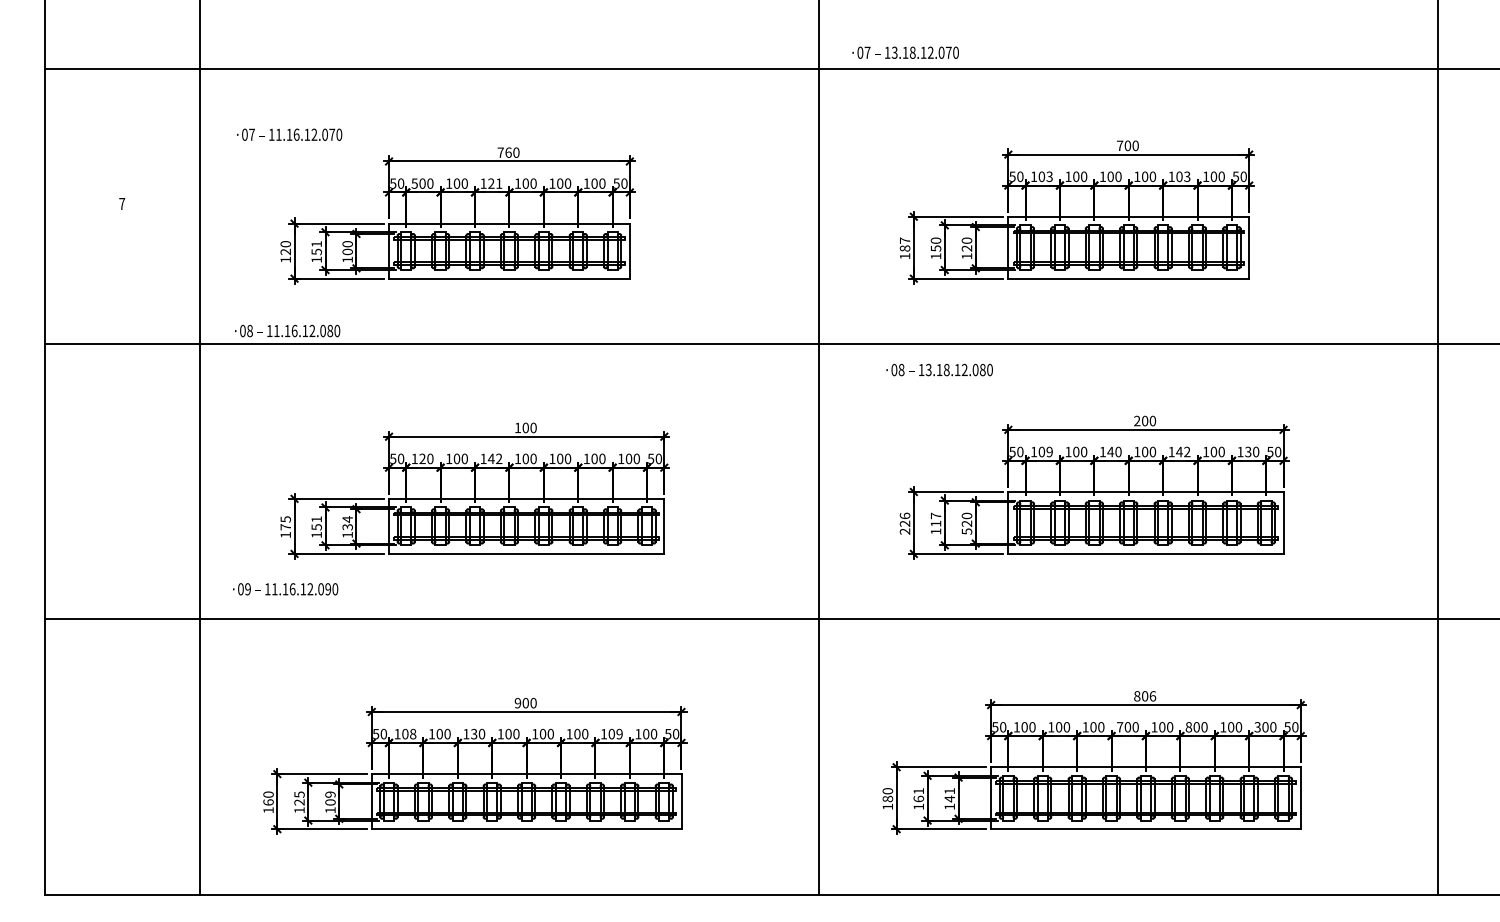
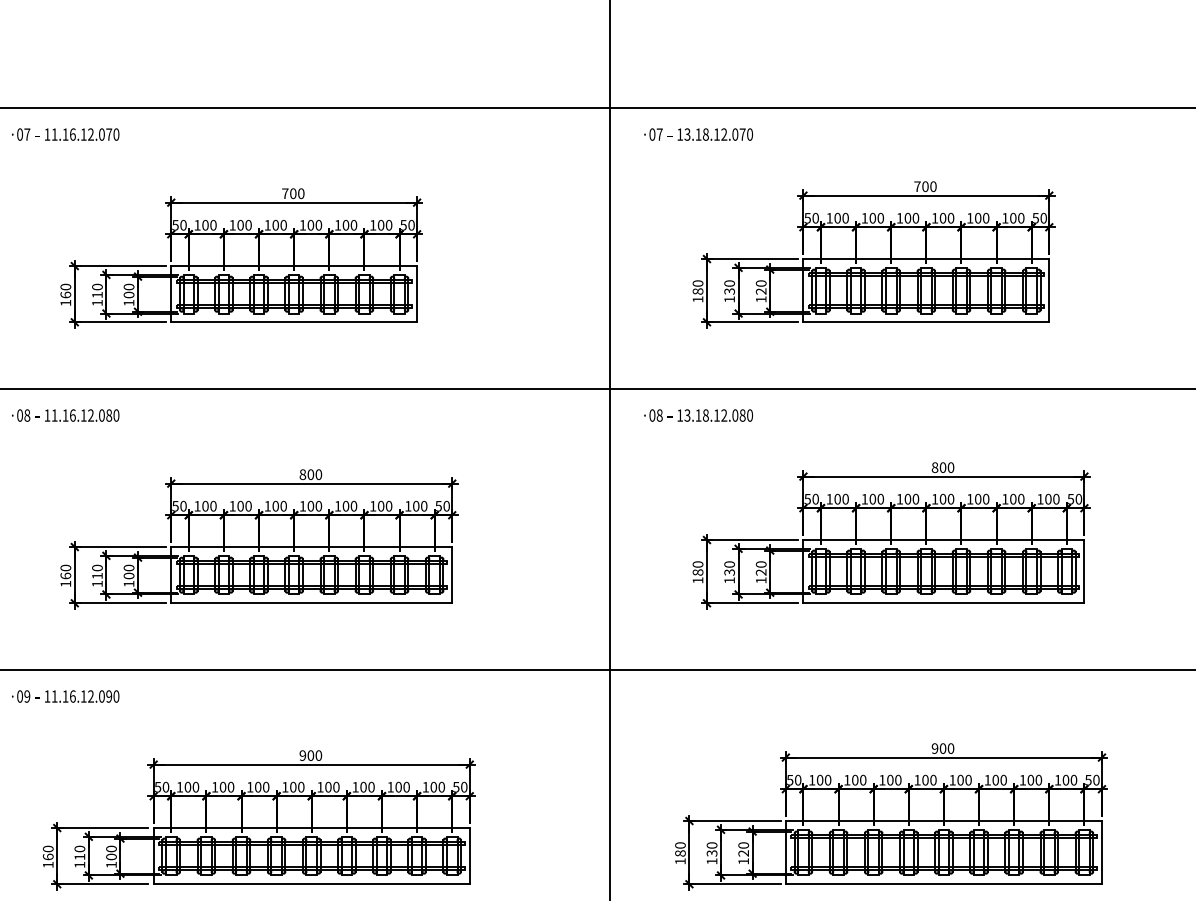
text: (905, 52) -> (698, 134), moved
text: (289, 134) -> (65, 134), moved
text: (508, 152) -> (293, 193), 760 -> 700
text: (1049, 176) -> (845, 217), 103 -> 100
text: (1187, 176) -> (986, 217), 103 -> 100
text: (414, 183) -> (197, 225), 500 -> 100
text: (495, 183) -> (279, 225), 121 -> 100
text: (904, 240) -> (697, 283), 187 -> 180
text: (316, 248) -> (97, 291), 151 -> 110
text: (935, 248) -> (729, 291), 150 -> 130
text: (285, 251) -> (65, 294), 120 -> 160
text: (287, 330) -> (65, 415), moved
text: (939, 369) -> (698, 415), moved
text: (1137, 420) -> (935, 467), 200 -> 800
text: (517, 427) -> (302, 474), 100 -> 800
text: (1110, 451) -> (907, 498), 140 -> 100
text: (1183, 451) -> (982, 498), 142 -> 100
text: (1049, 452) -> (845, 499), 109 -> 100
text: (1248, 452) -> (1048, 499), 130 -> 100
text: (422, 458) -> (205, 505), 120 -> 100
text: (494, 458) -> (278, 505), 142 -> 100
text: (935, 519) -> (729, 568), 117 -> 130
text: (285, 523) -> (65, 572), 175 -> 160
text: (316, 523) -> (97, 572), 151 -> 110
text: (347, 523) -> (128, 572), 134 -> 100
text: (904, 523) -> (697, 572), 226 -> 180
text: (966, 531) -> (760, 580), 520 -> 120
text: (285, 589) -> (65, 696), moved
text: (1145, 696) -> (943, 748), 806 -> 900
text: (1120, 727) -> (917, 780), 700 -> 100
text: (1188, 727) -> (987, 780), 800 -> 100
text: (1257, 727) -> (1057, 780), 300 -> 100
text: (413, 734) -> (196, 787), 108 -> 100
text: (474, 734) -> (258, 787), 130 -> 100
text: (619, 734) -> (406, 787), 109 -> 100
text: (330, 794) -> (111, 848), 109 -> 100
text: (918, 795) -> (711, 849), 161 -> 130
text: (949, 795) -> (743, 849), 141 -> 120
text: (299, 798) -> (79, 852), 125 -> 110

